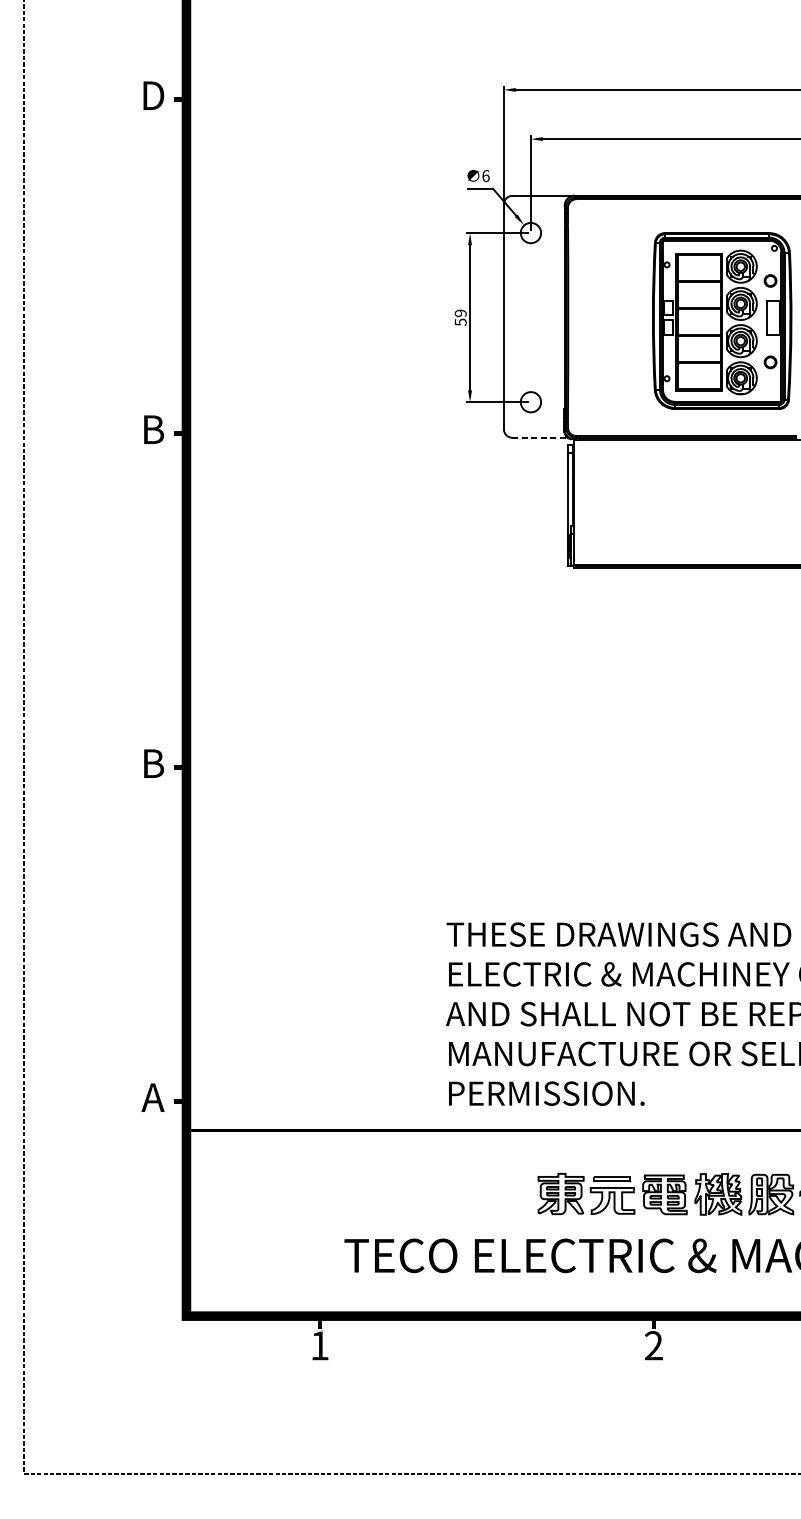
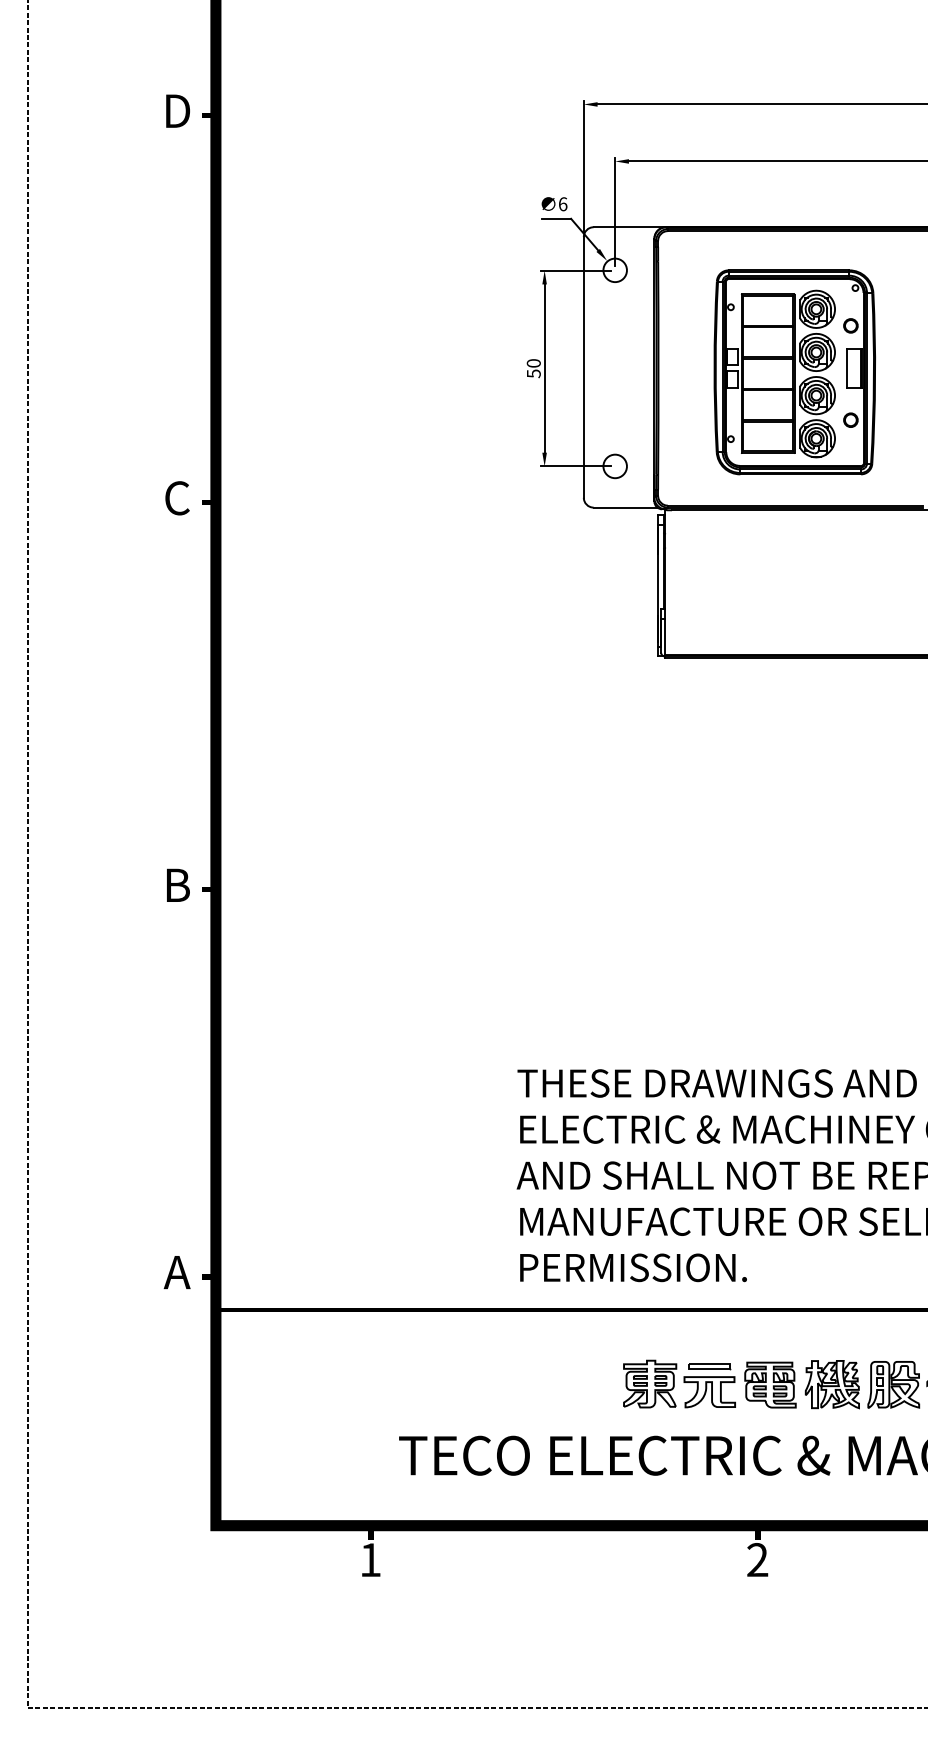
text: (460, 313) -> (533, 363), 59 -> 50
part: (721, 321) -> (794, 372), moved
text: (153, 429) -> (177, 498), B -> C
line: (539, 437) -> (625, 507), dashed -> solid

